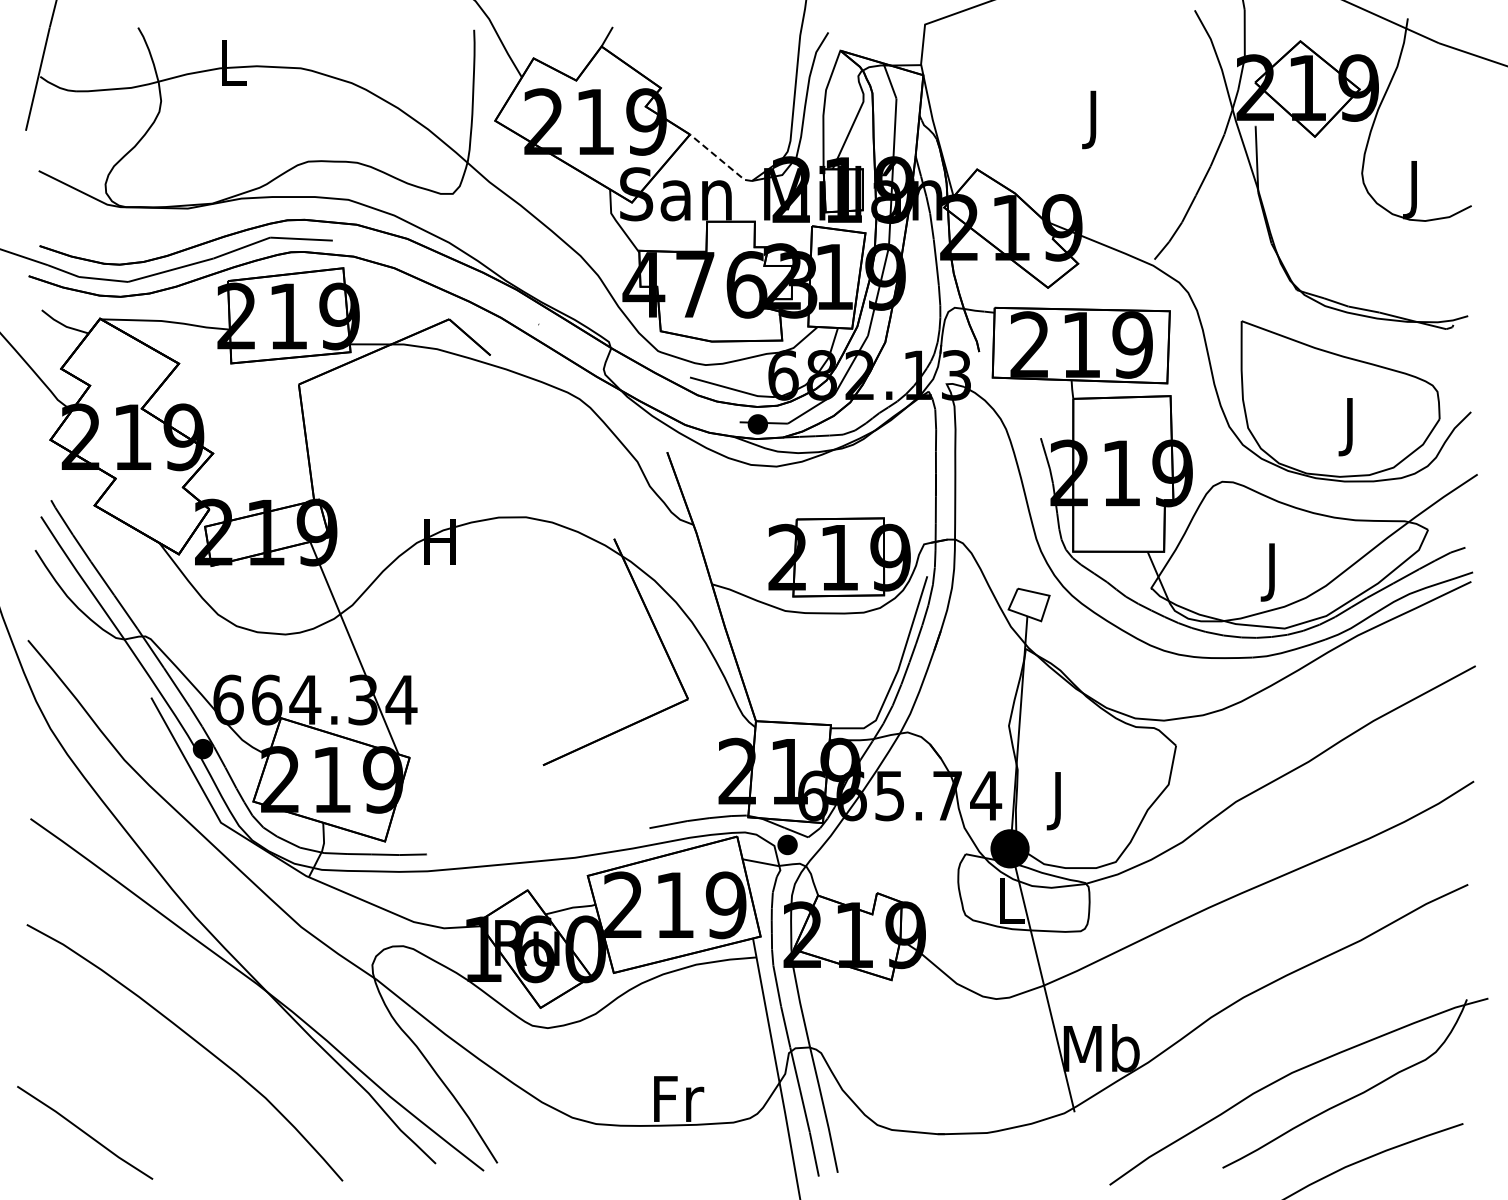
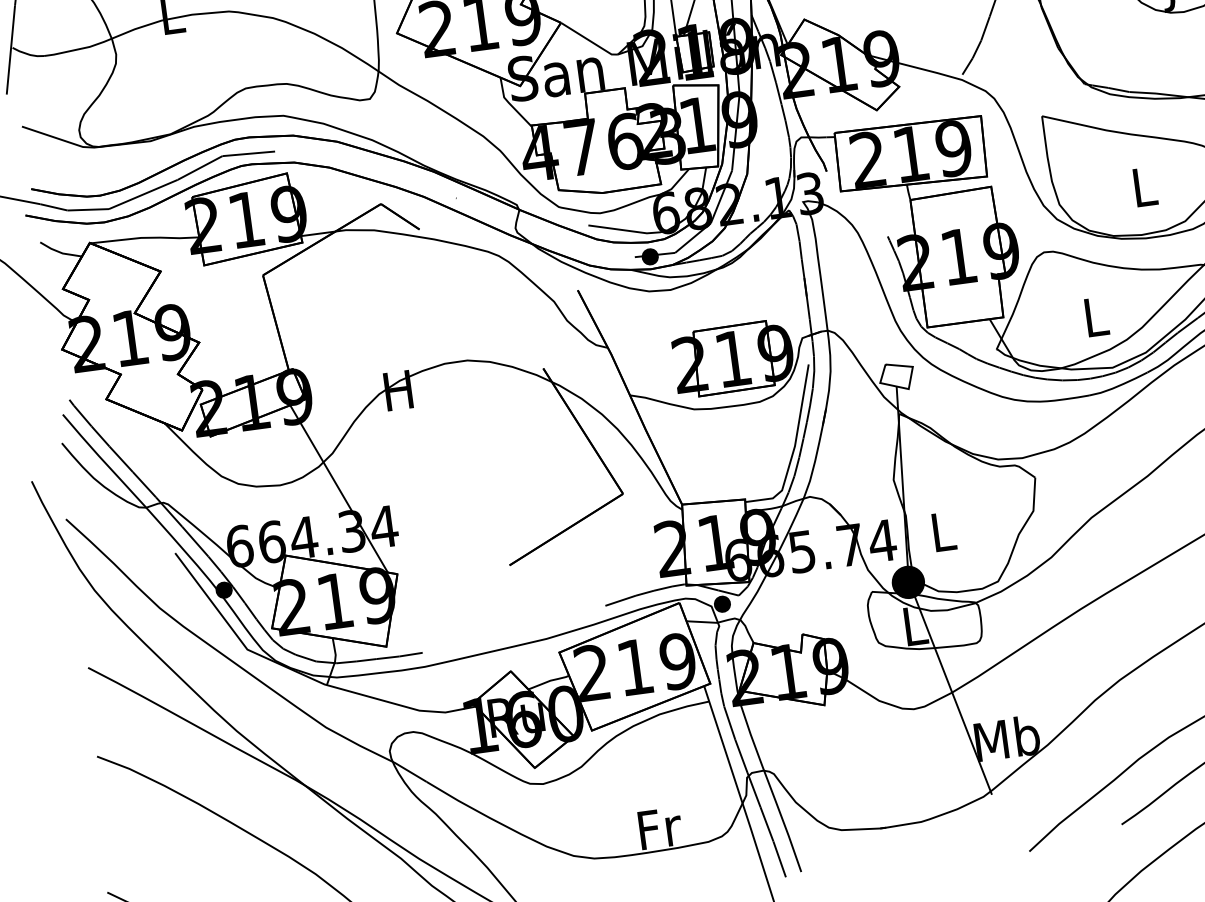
line: (720, 160) -> (589, 41), dashed -> solid
text: (1351, 427) -> (1145, 192), J -> L
text: (1273, 572) -> (1096, 322), J -> L
text: (1059, 801) -> (944, 537), J -> L

